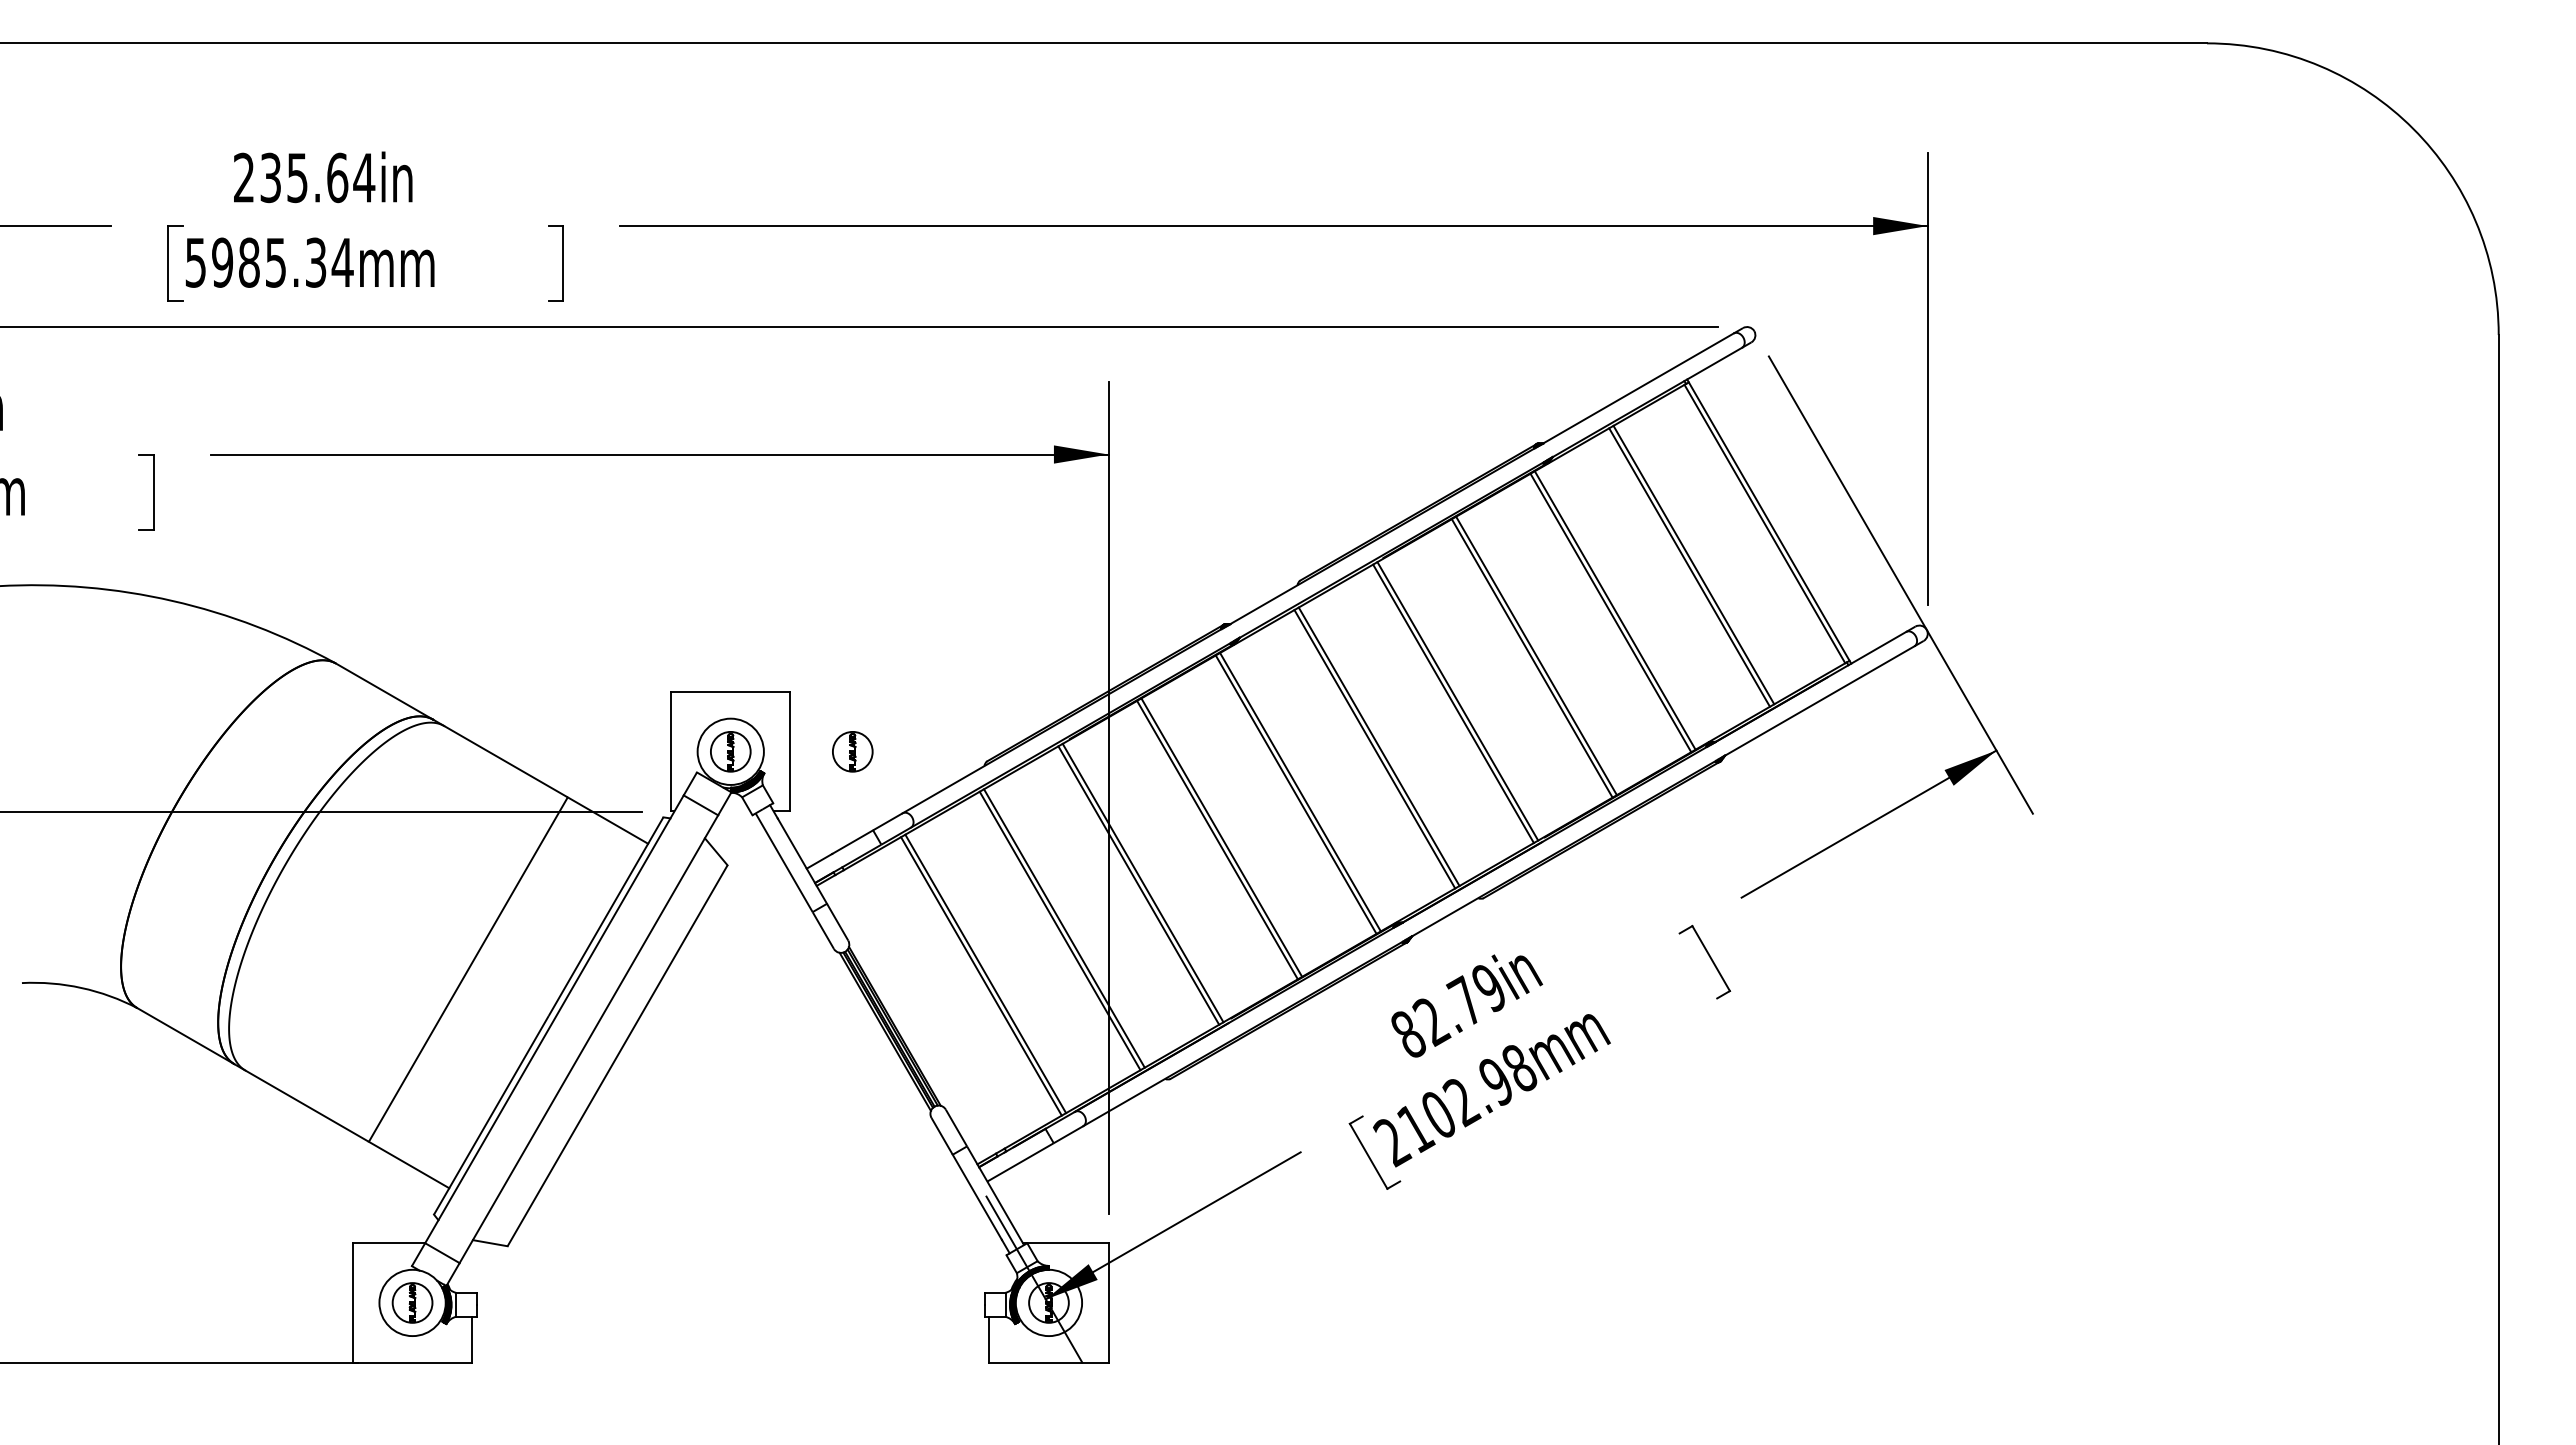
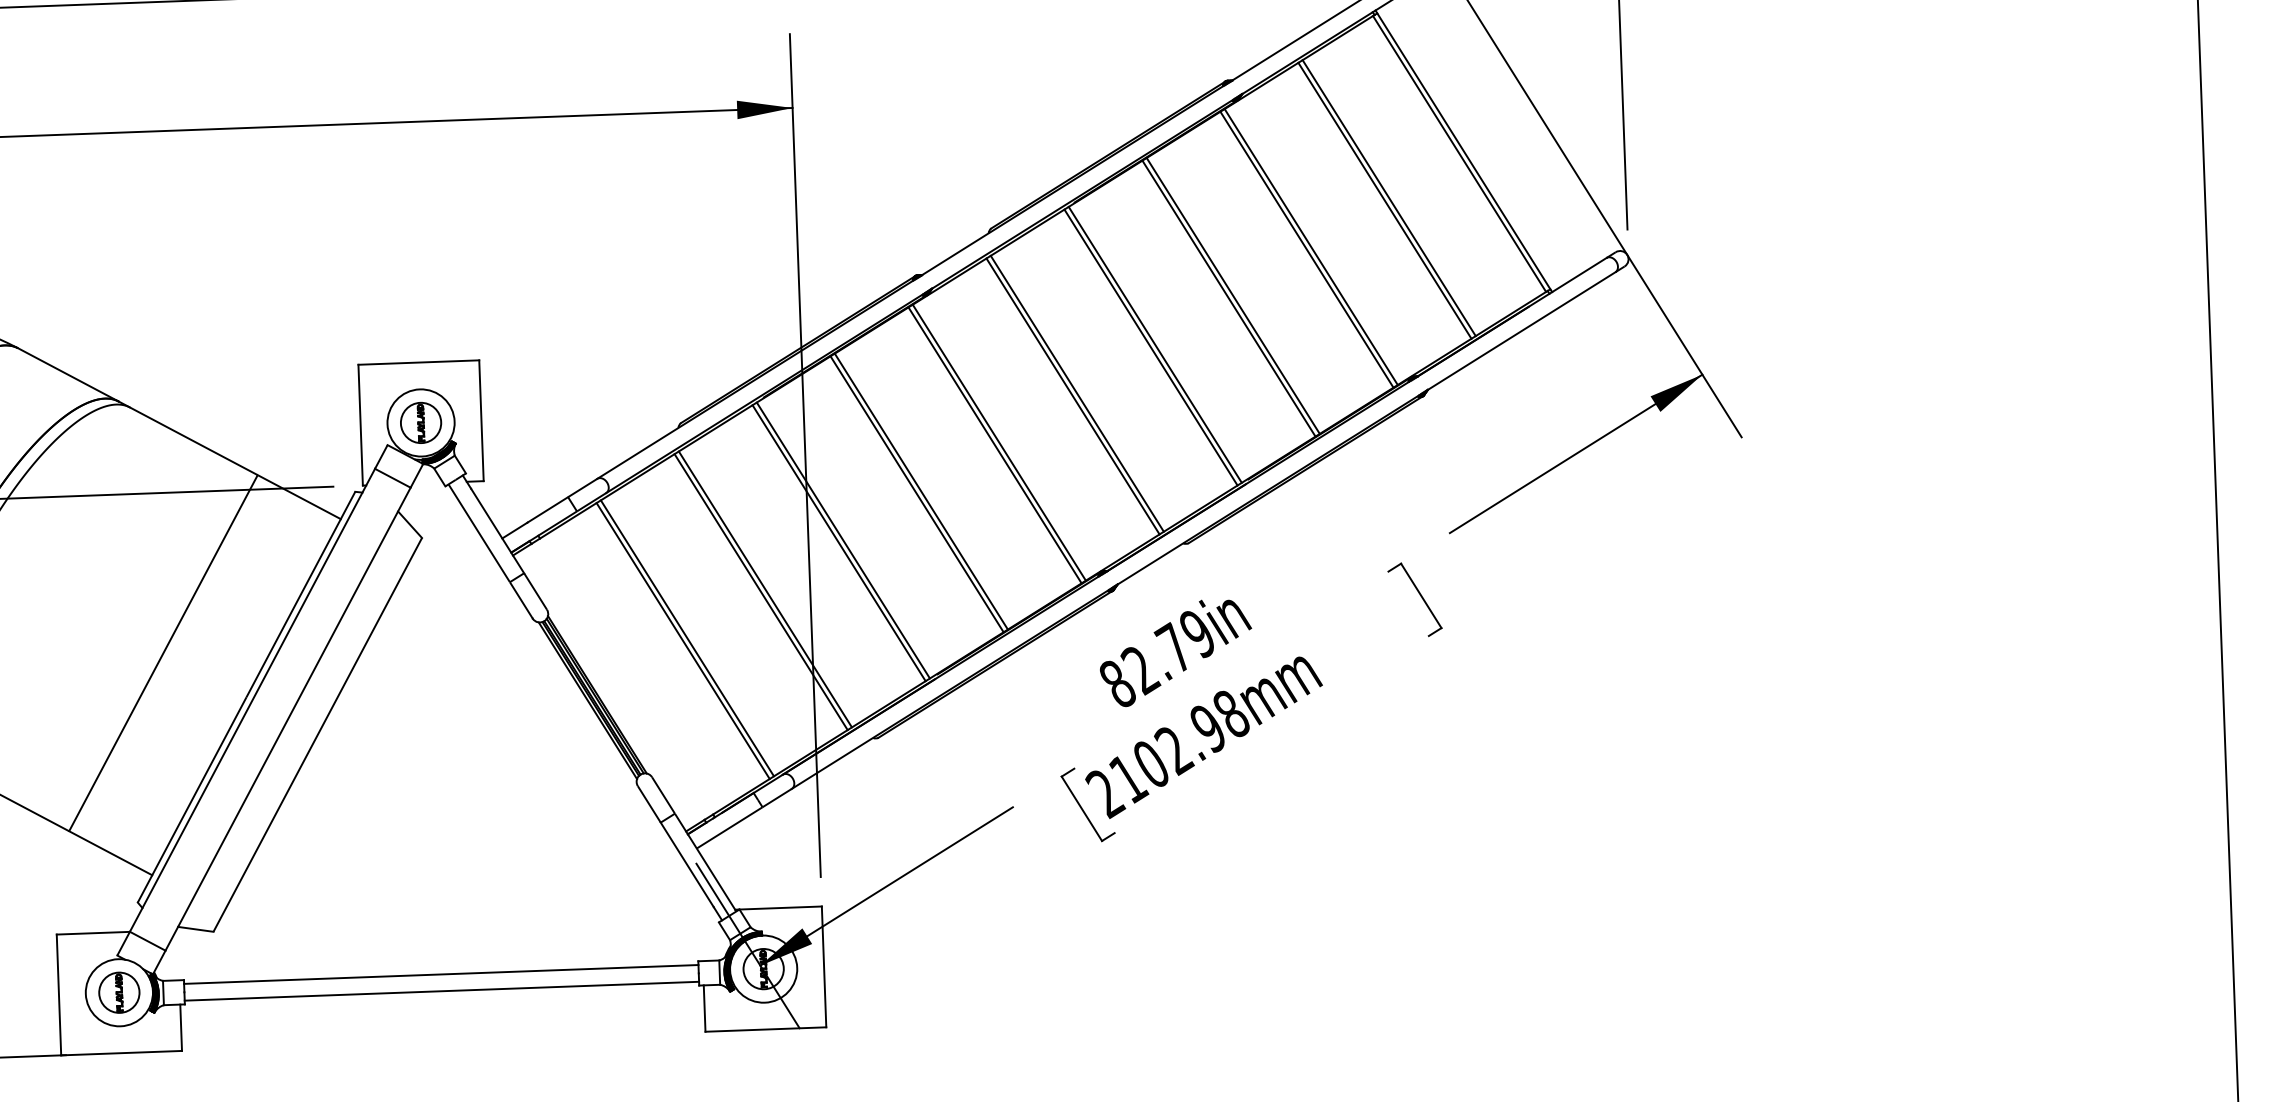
part: (852, 751) -> (544, 418), removed
line: (730, 1296) -> (441, 974), added
line: (730, 1313) -> (441, 991), added

